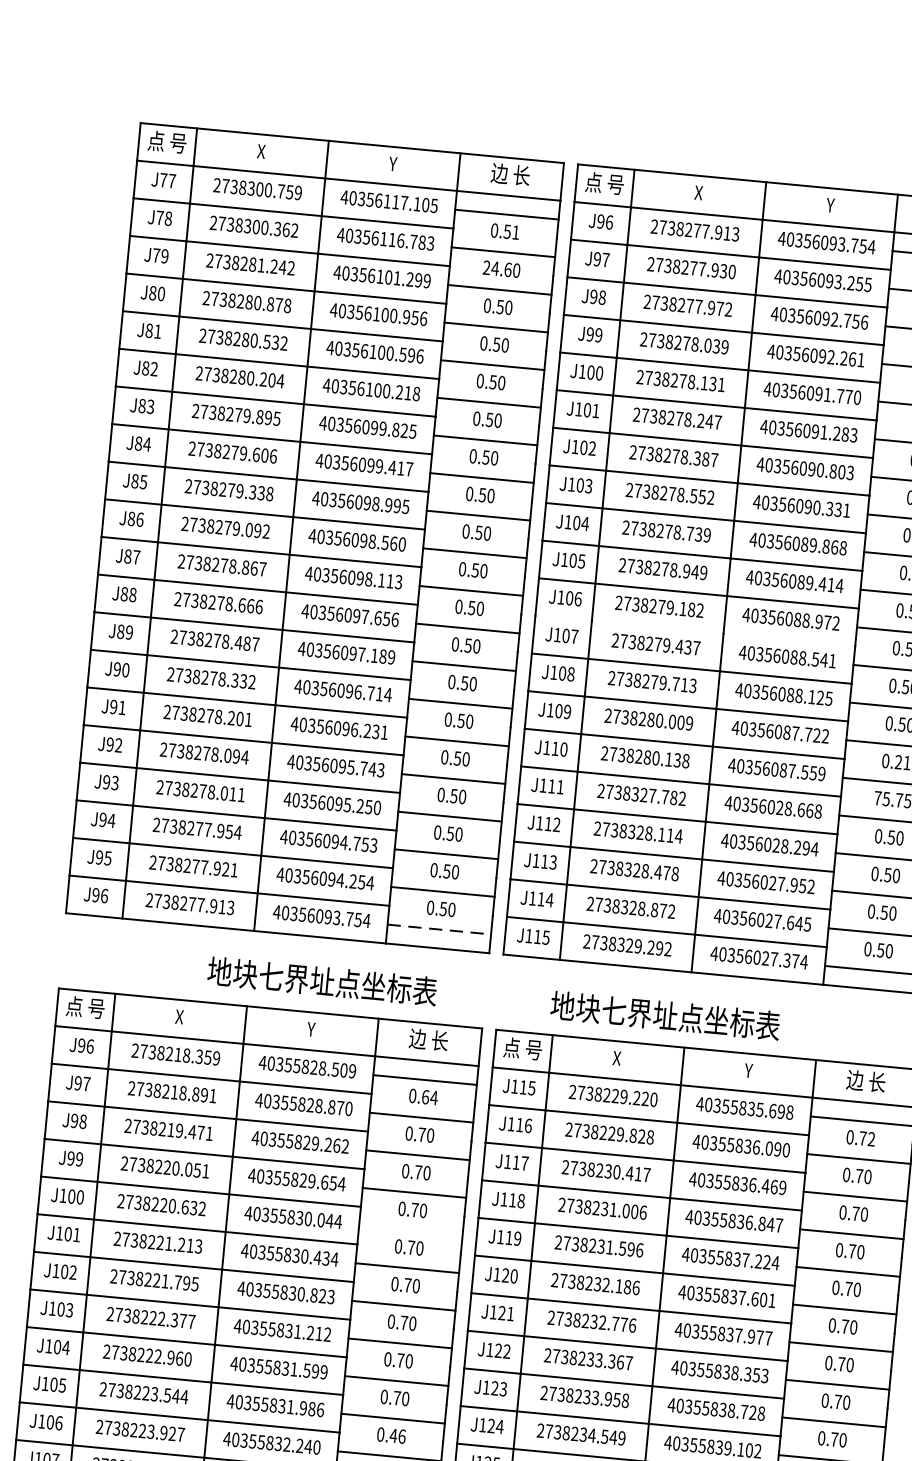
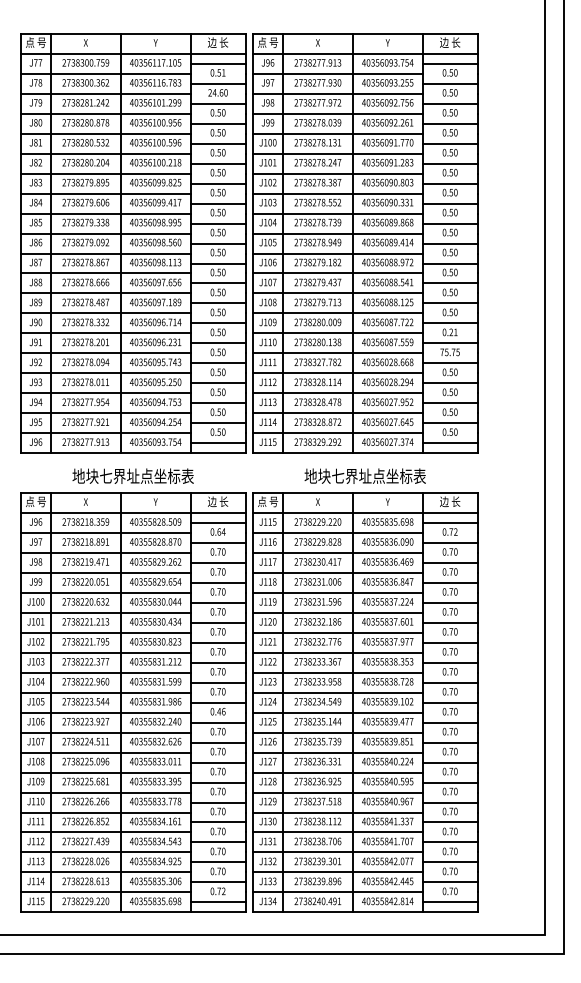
line: (694, 630) -> (337, 273), added
line: (439, 930) -> (218, 443), dashed -> solid
text: (321, 979) -> (132, 475), moved
text: (664, 1014) -> (364, 475), moved
line: (409, 1229) -> (217, 602), added

